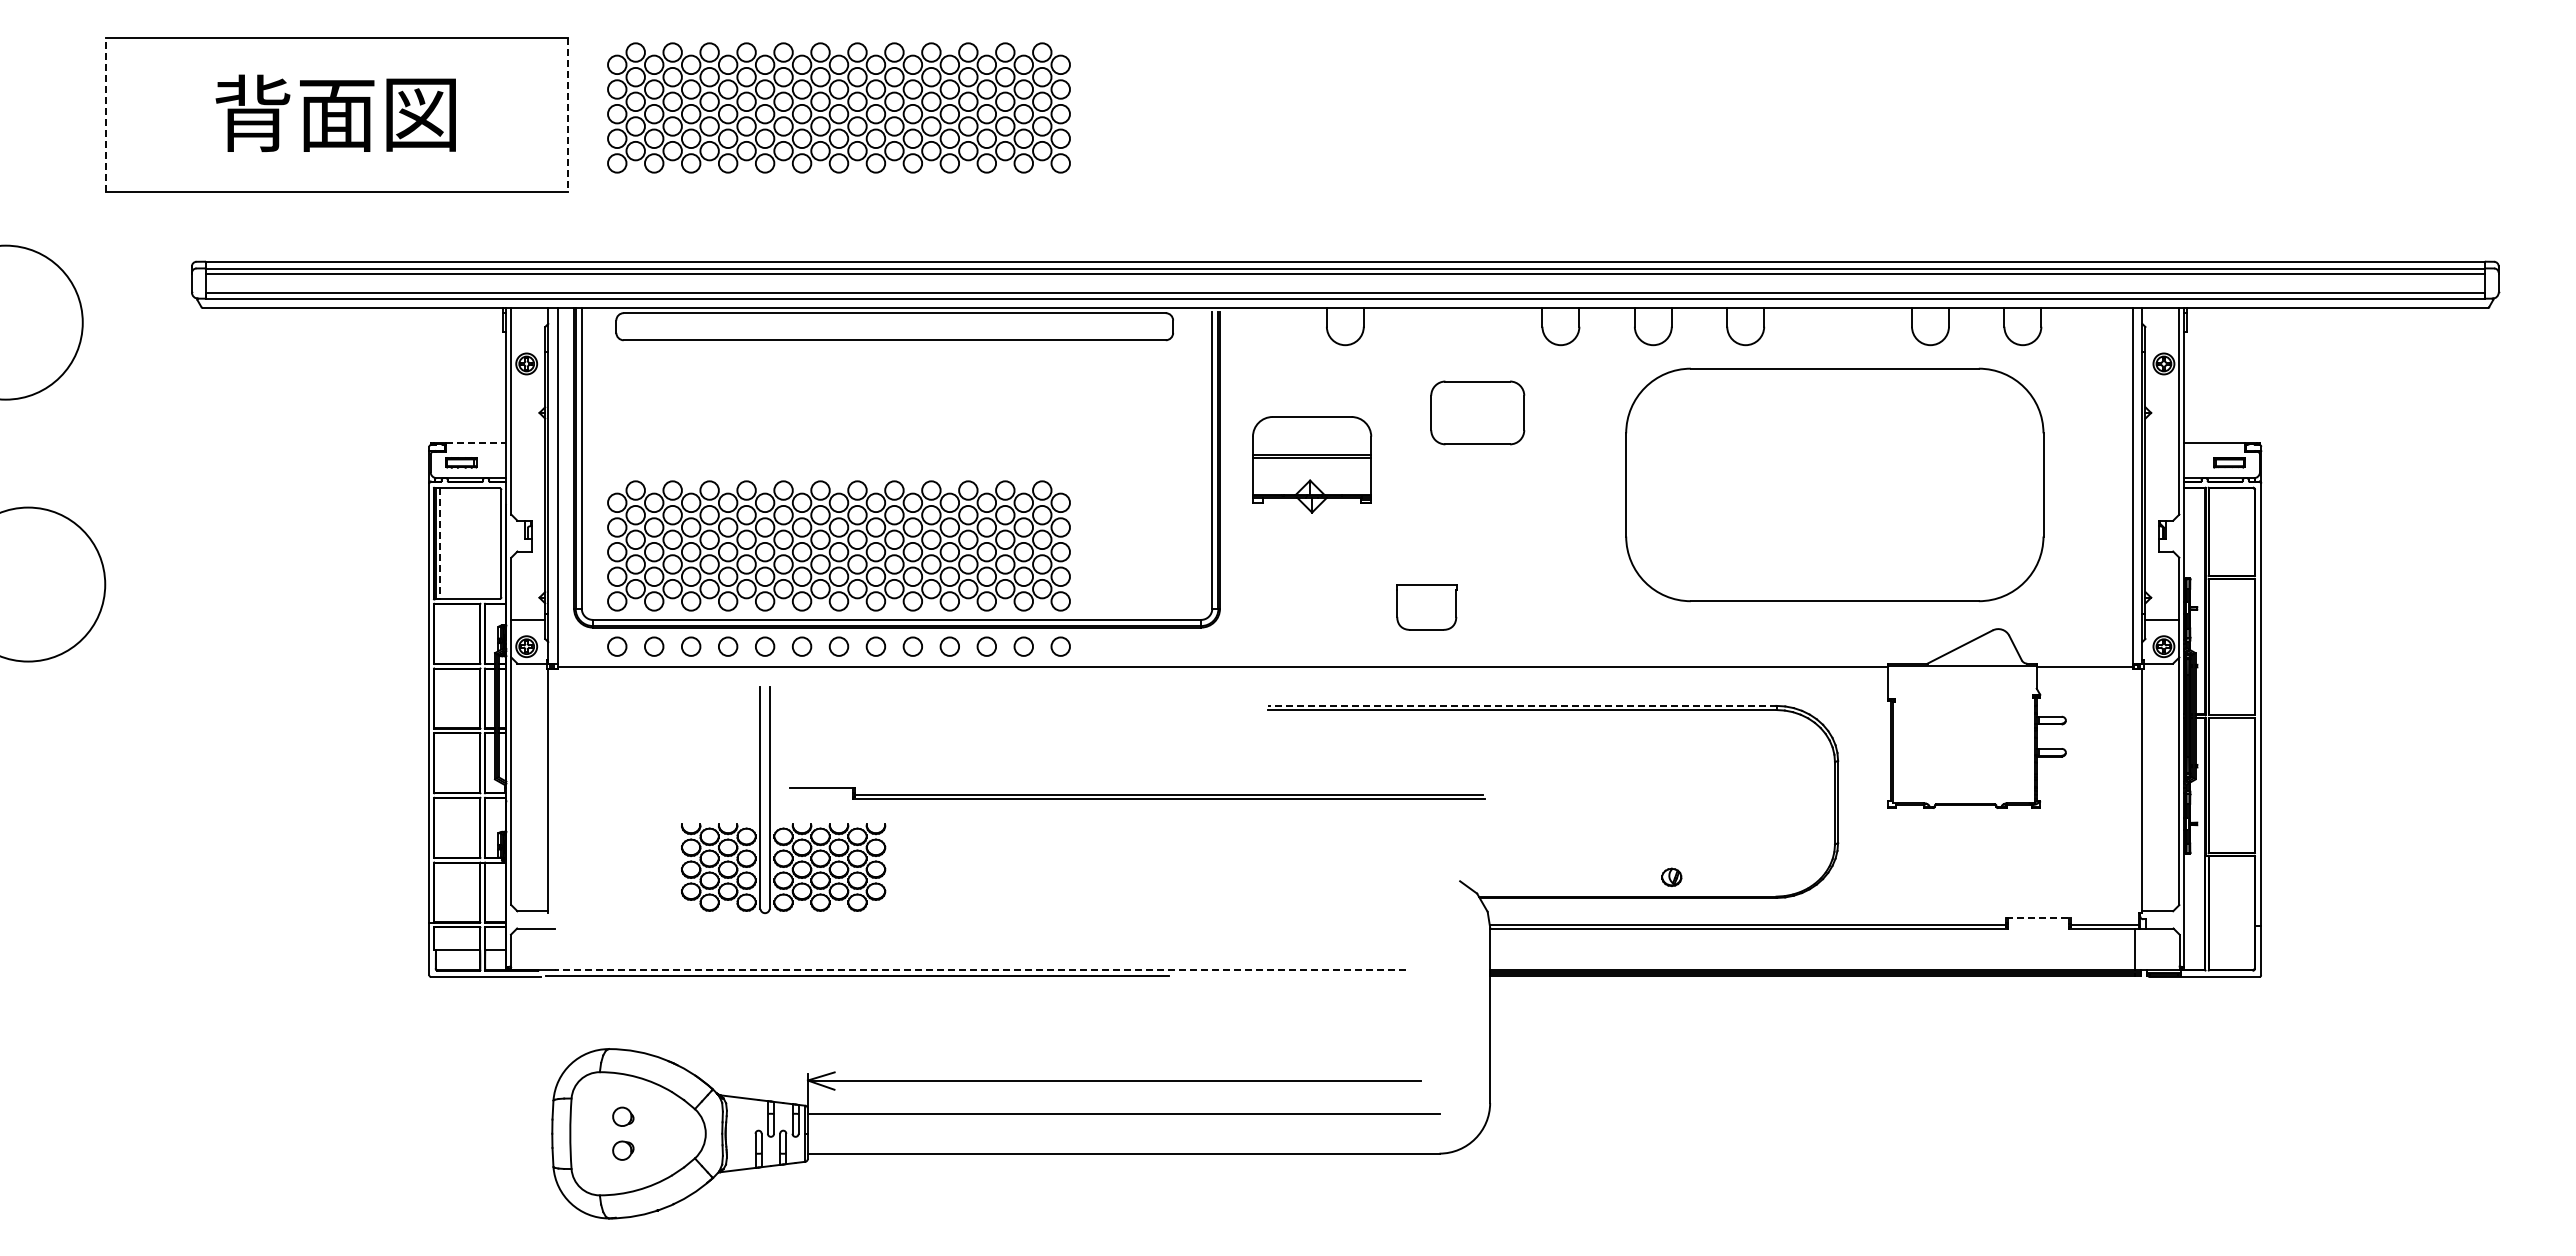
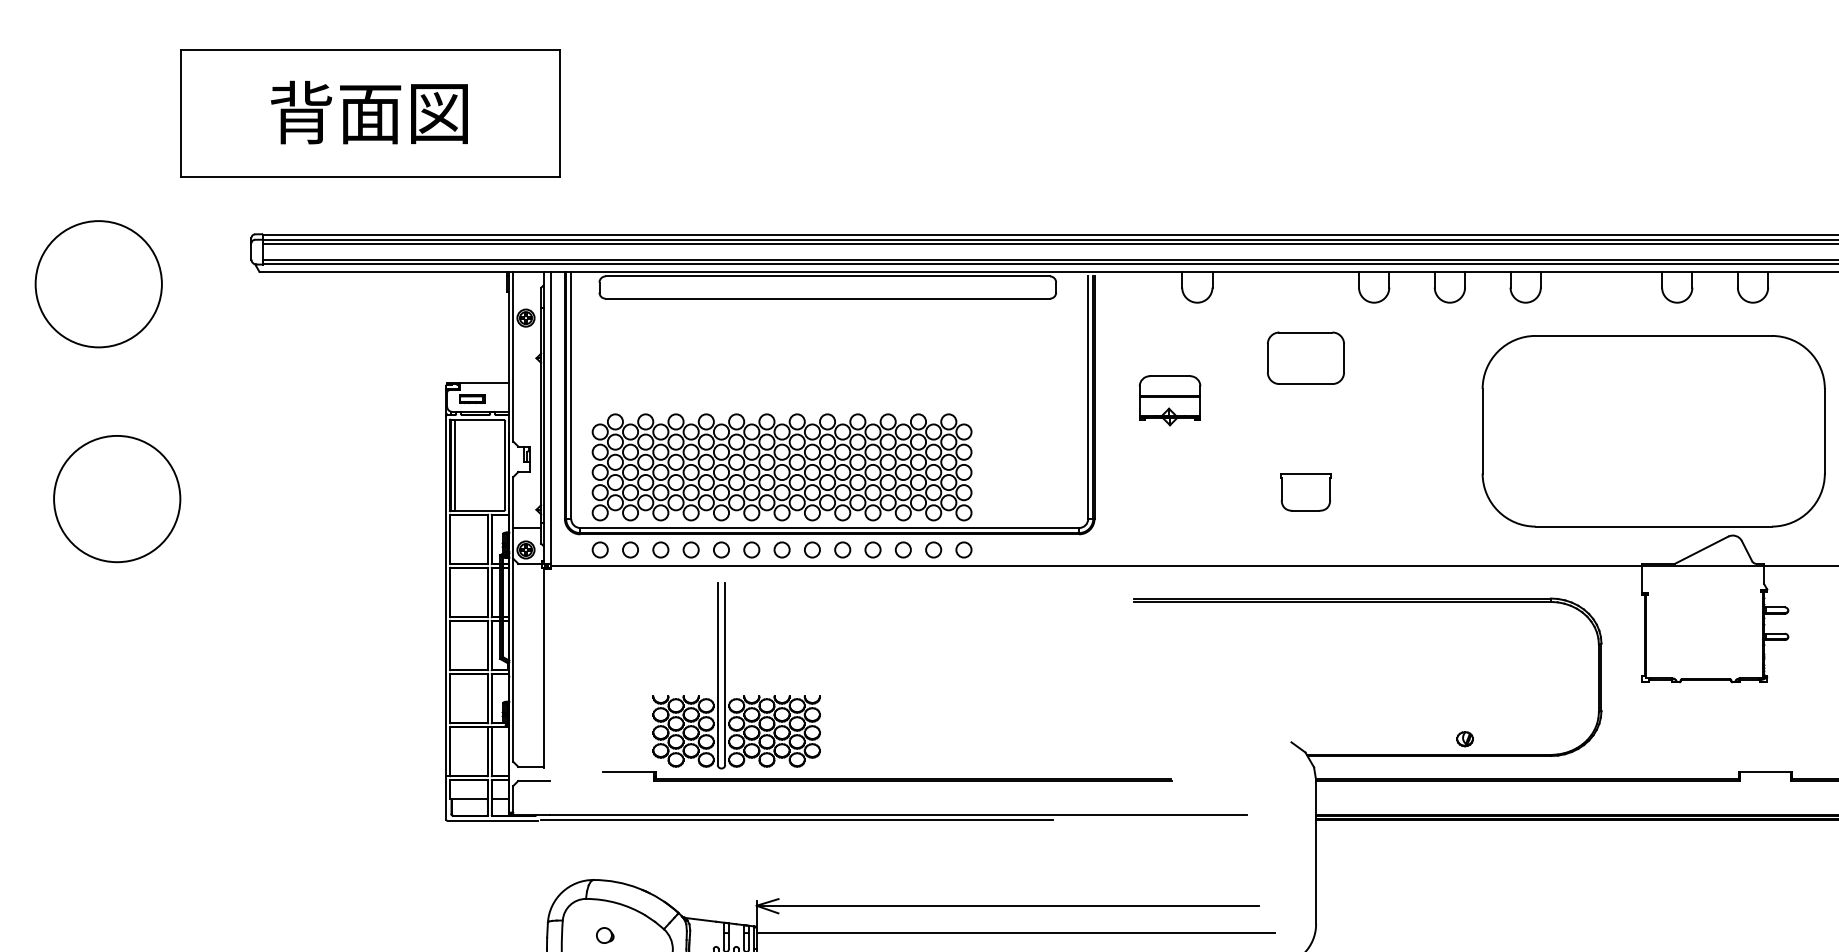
part: (838, 107) -> (781, 107), removed
line: (106, 114) -> (181, 113), dashed -> solid
line: (568, 114) -> (560, 113), dashed -> solid
line: (476, 442) -> (484, 382), dashed -> solid
part: (1311, 464) -> (1169, 400), size x0.62
part: (1834, 484) -> (1653, 430), moved
line: (440, 544) -> (455, 466), dashed -> solid
part: (1426, 607) -> (1305, 492), moved
line: (1521, 705) -> (1341, 598), dashed -> solid
part: (1137, 793) -> (887, 776), moved
line: (2038, 917) -> (1765, 772), dashed -> solid
line: (979, 970) -> (897, 815), dashed -> solid

